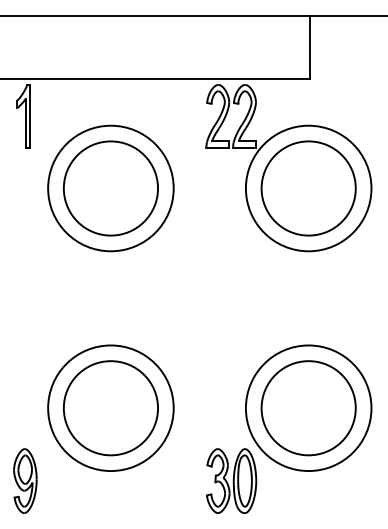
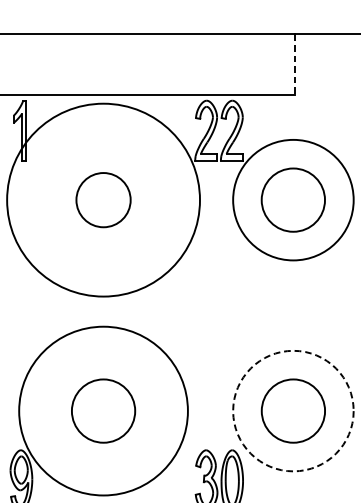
line: (310, 47) -> (295, 64), solid -> dashed
circle: (110, 188) -> (103, 200), size x0.6
circle: (110, 188) -> (103, 200), size x1.6
circle: (308, 188) -> (293, 200), size x0.7
circle: (110, 408) -> (103, 411), size x0.7
circle: (110, 408) -> (103, 411), size x1.4
circle: (308, 408) -> (293, 411), size x0.7
circle: (308, 408) -> (293, 411), solid -> dashed

